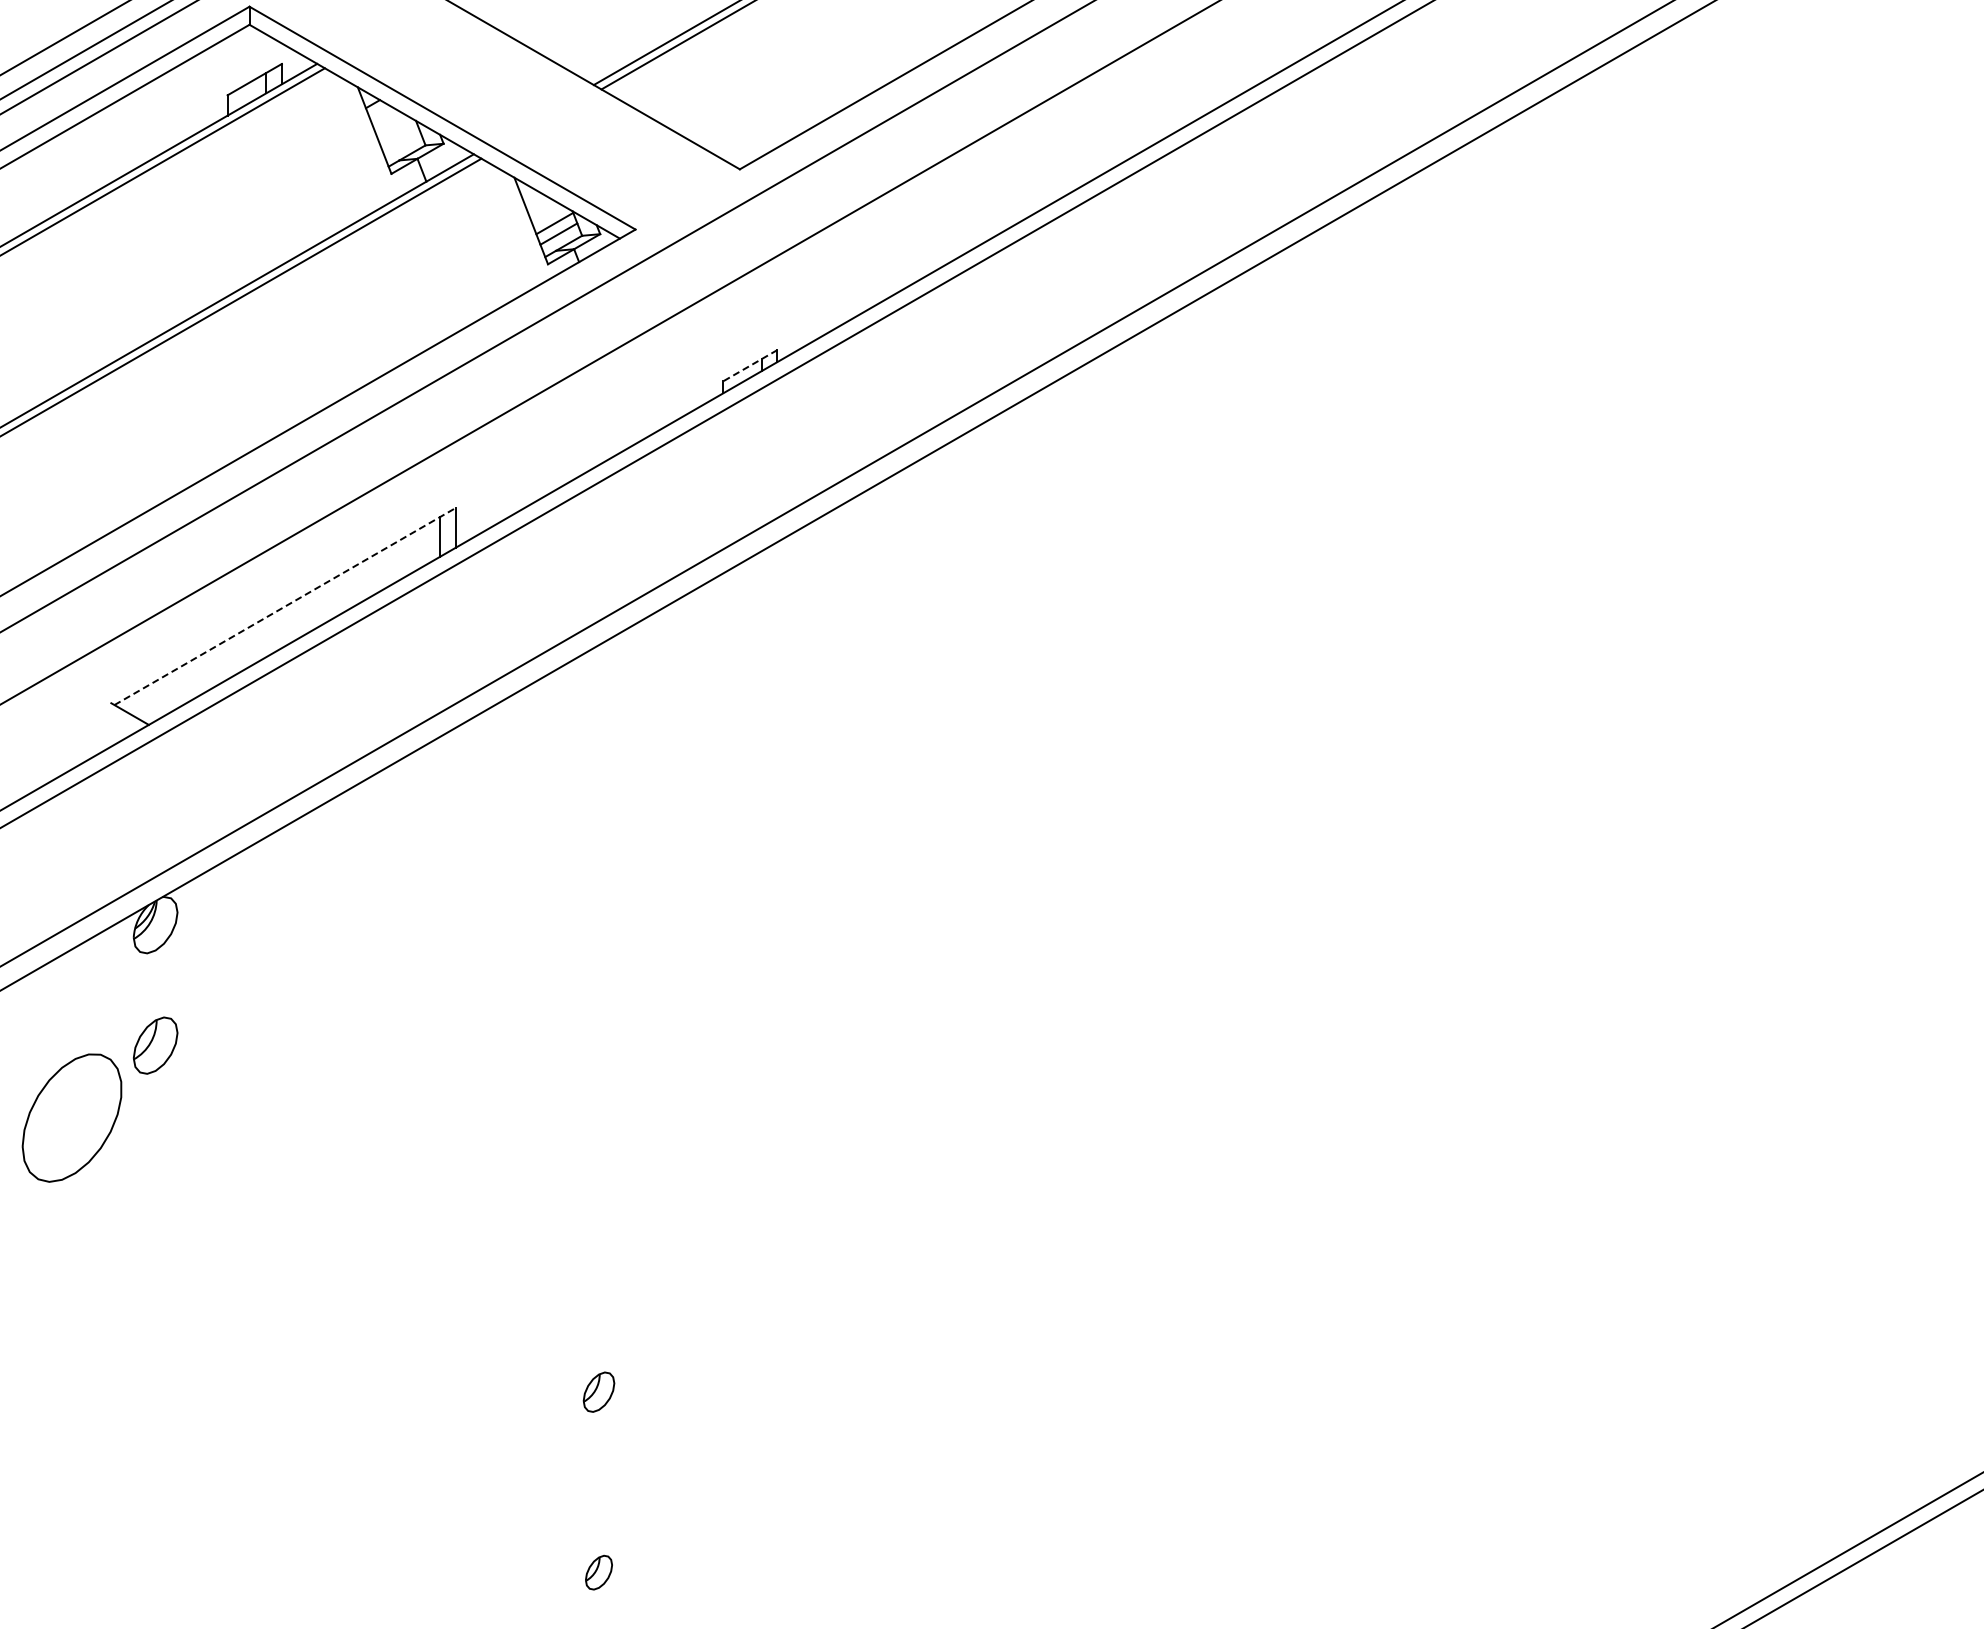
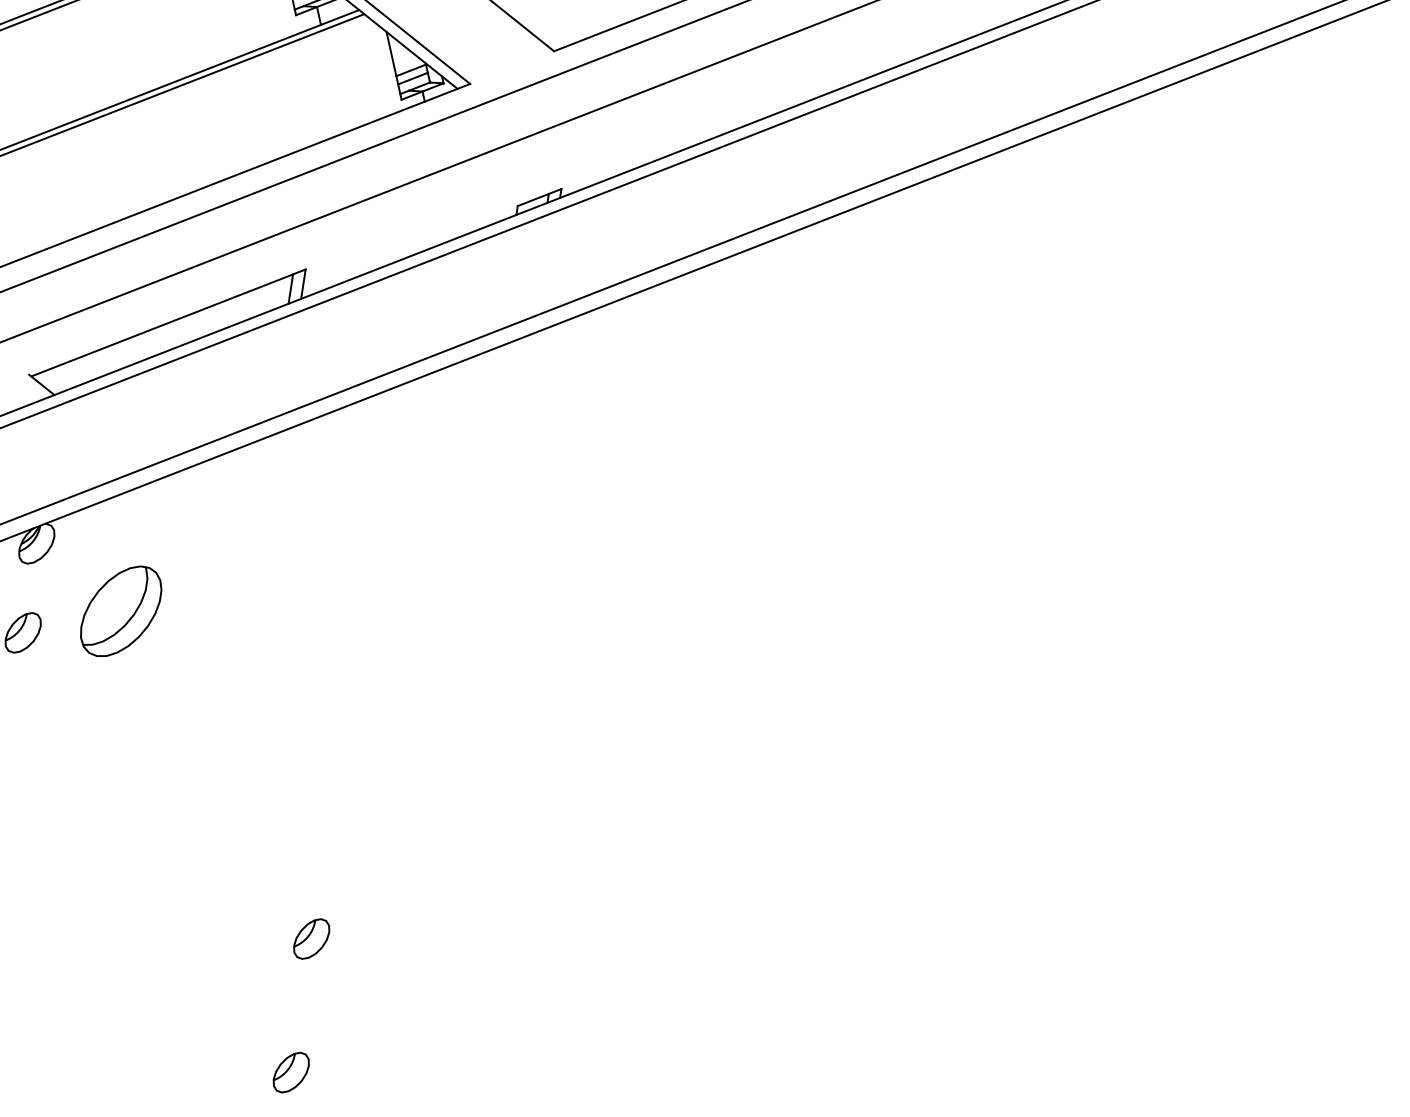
line: (749, 365) -> (539, 197), dashed -> solid
line: (285, 606) -> (168, 322), dashed -> solid
part: (280, 997) -> (120, 611), added
part: (598, 1392) -> (311, 939), size x1.43
part: (598, 1572) -> (290, 1072), size x1.67

